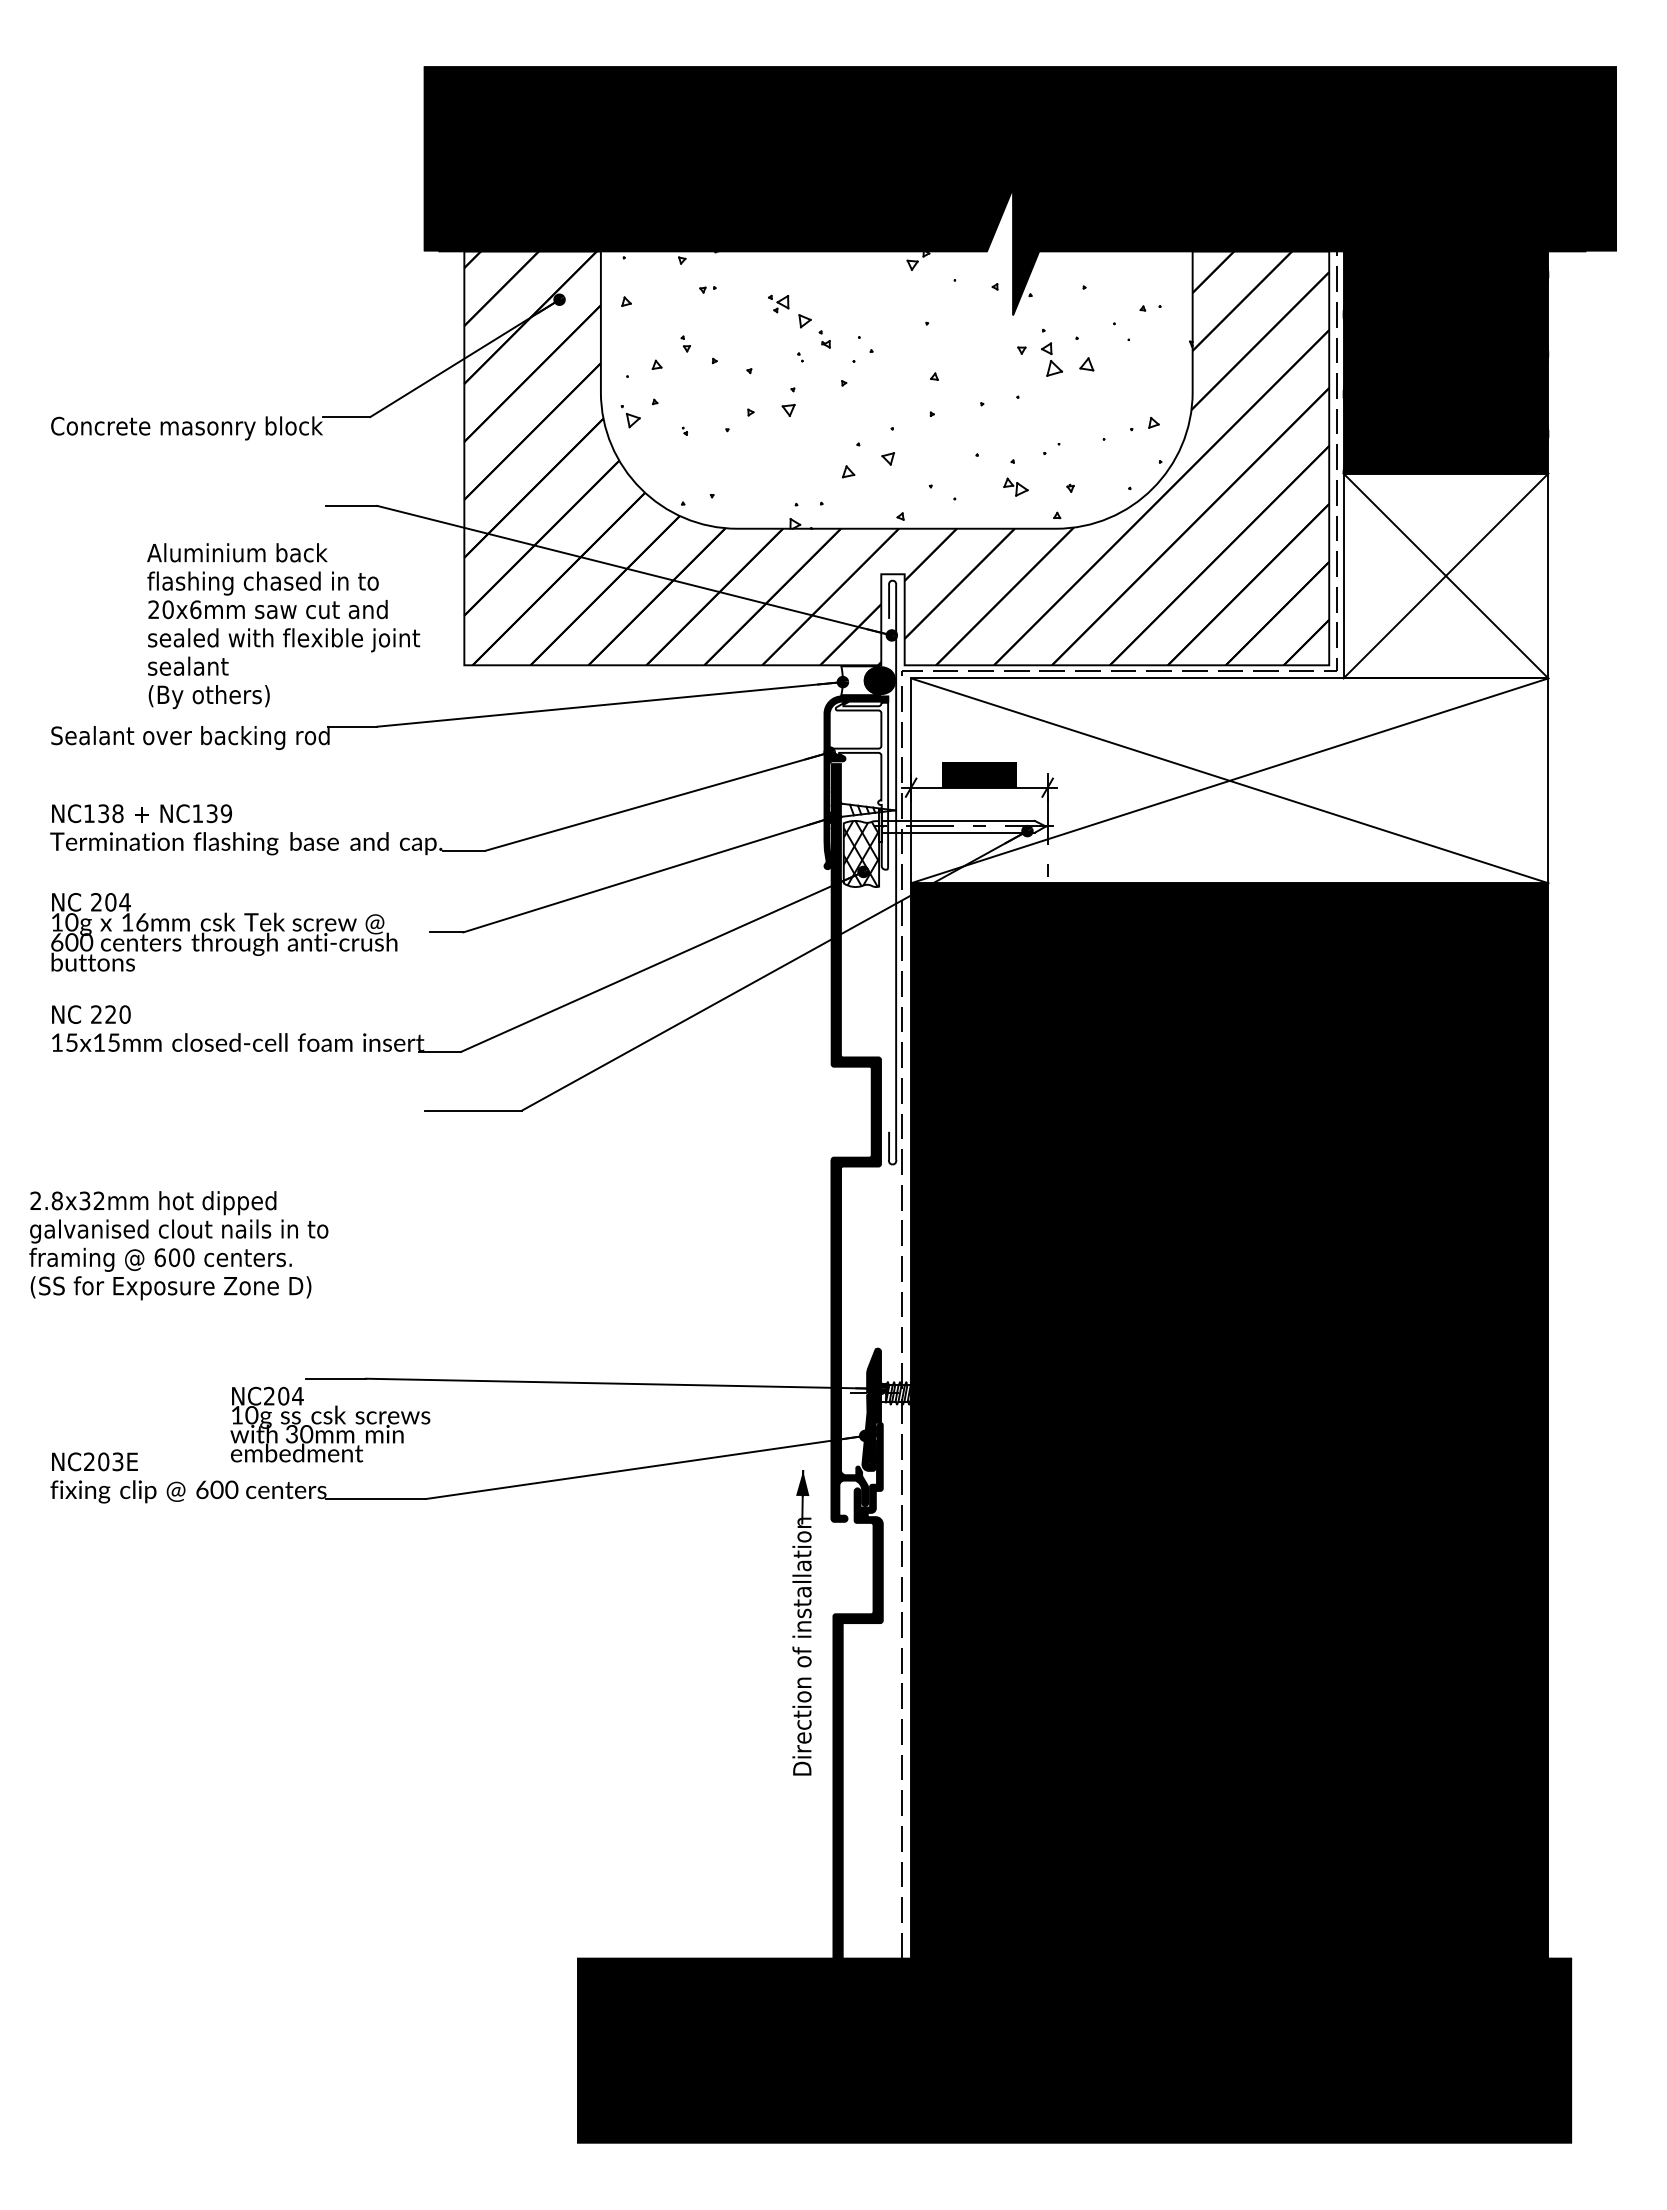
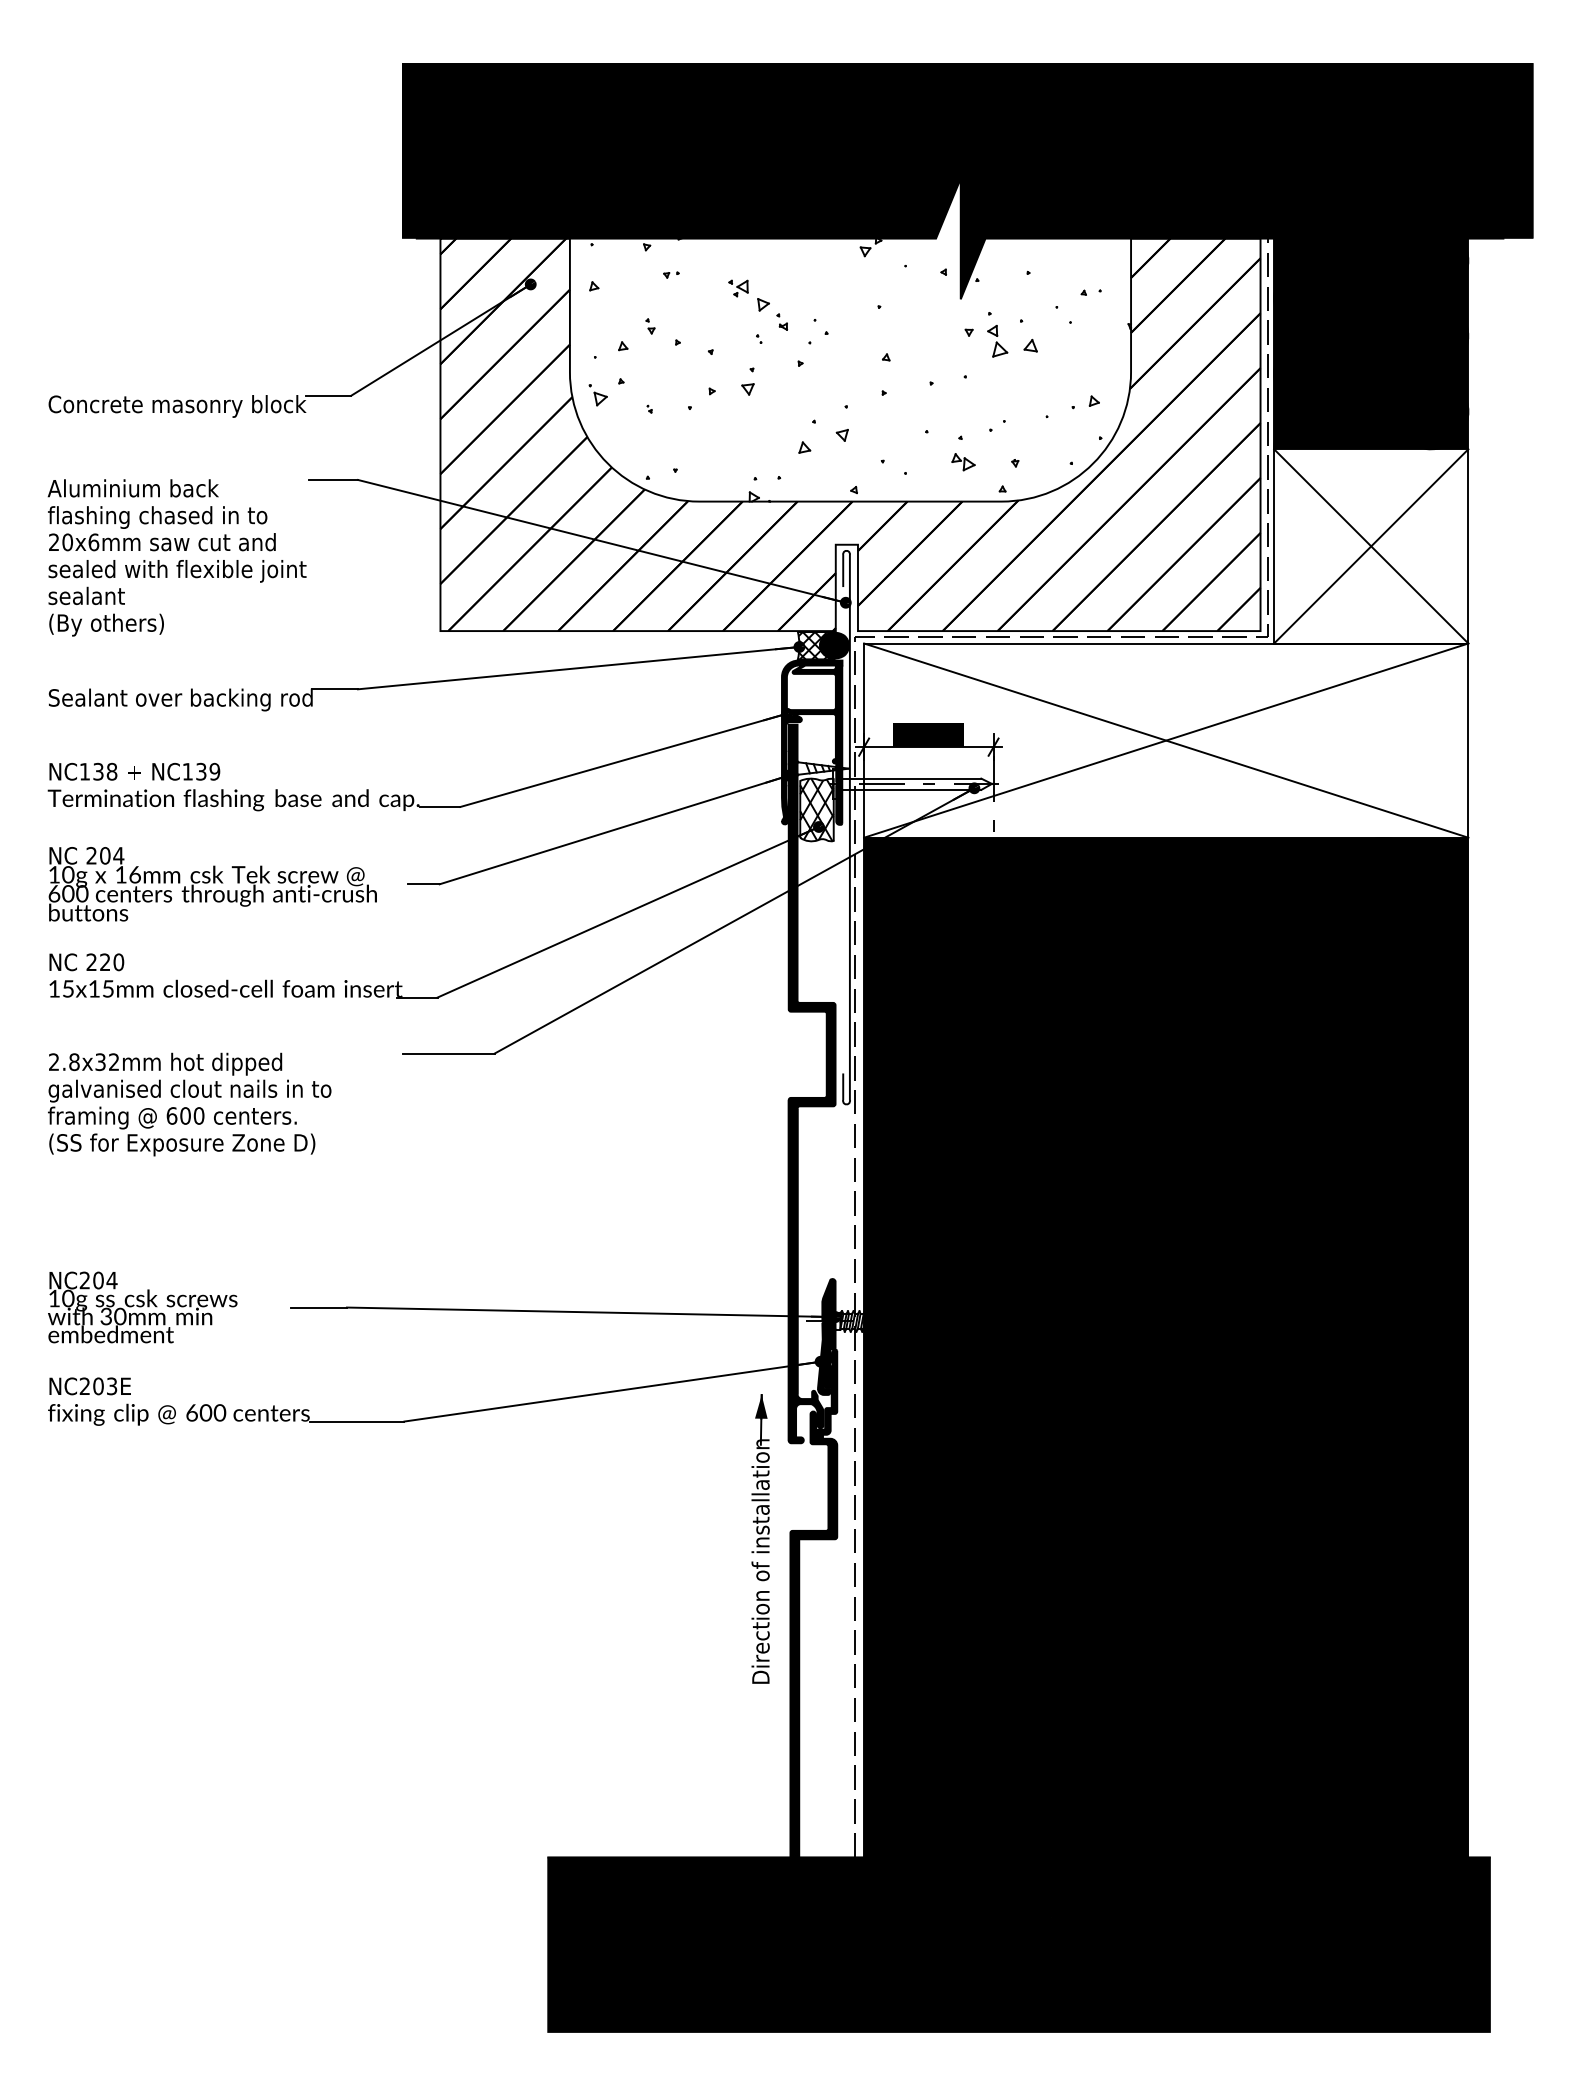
text: (283, 626) -> (177, 558), moved
hatch: (858, 680) -> (814, 645), added
fill: (859, 785) -> (815, 745), added
text: (178, 1245) -> (189, 1104), moved
text: (330, 1424) -> (142, 1307), moved

